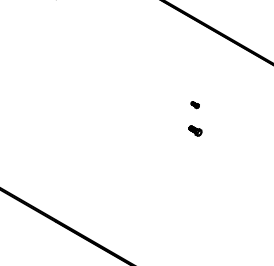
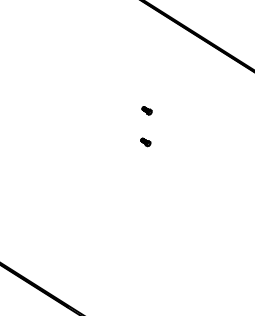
part: (194, 130) -> (144, 141), size x0.62

